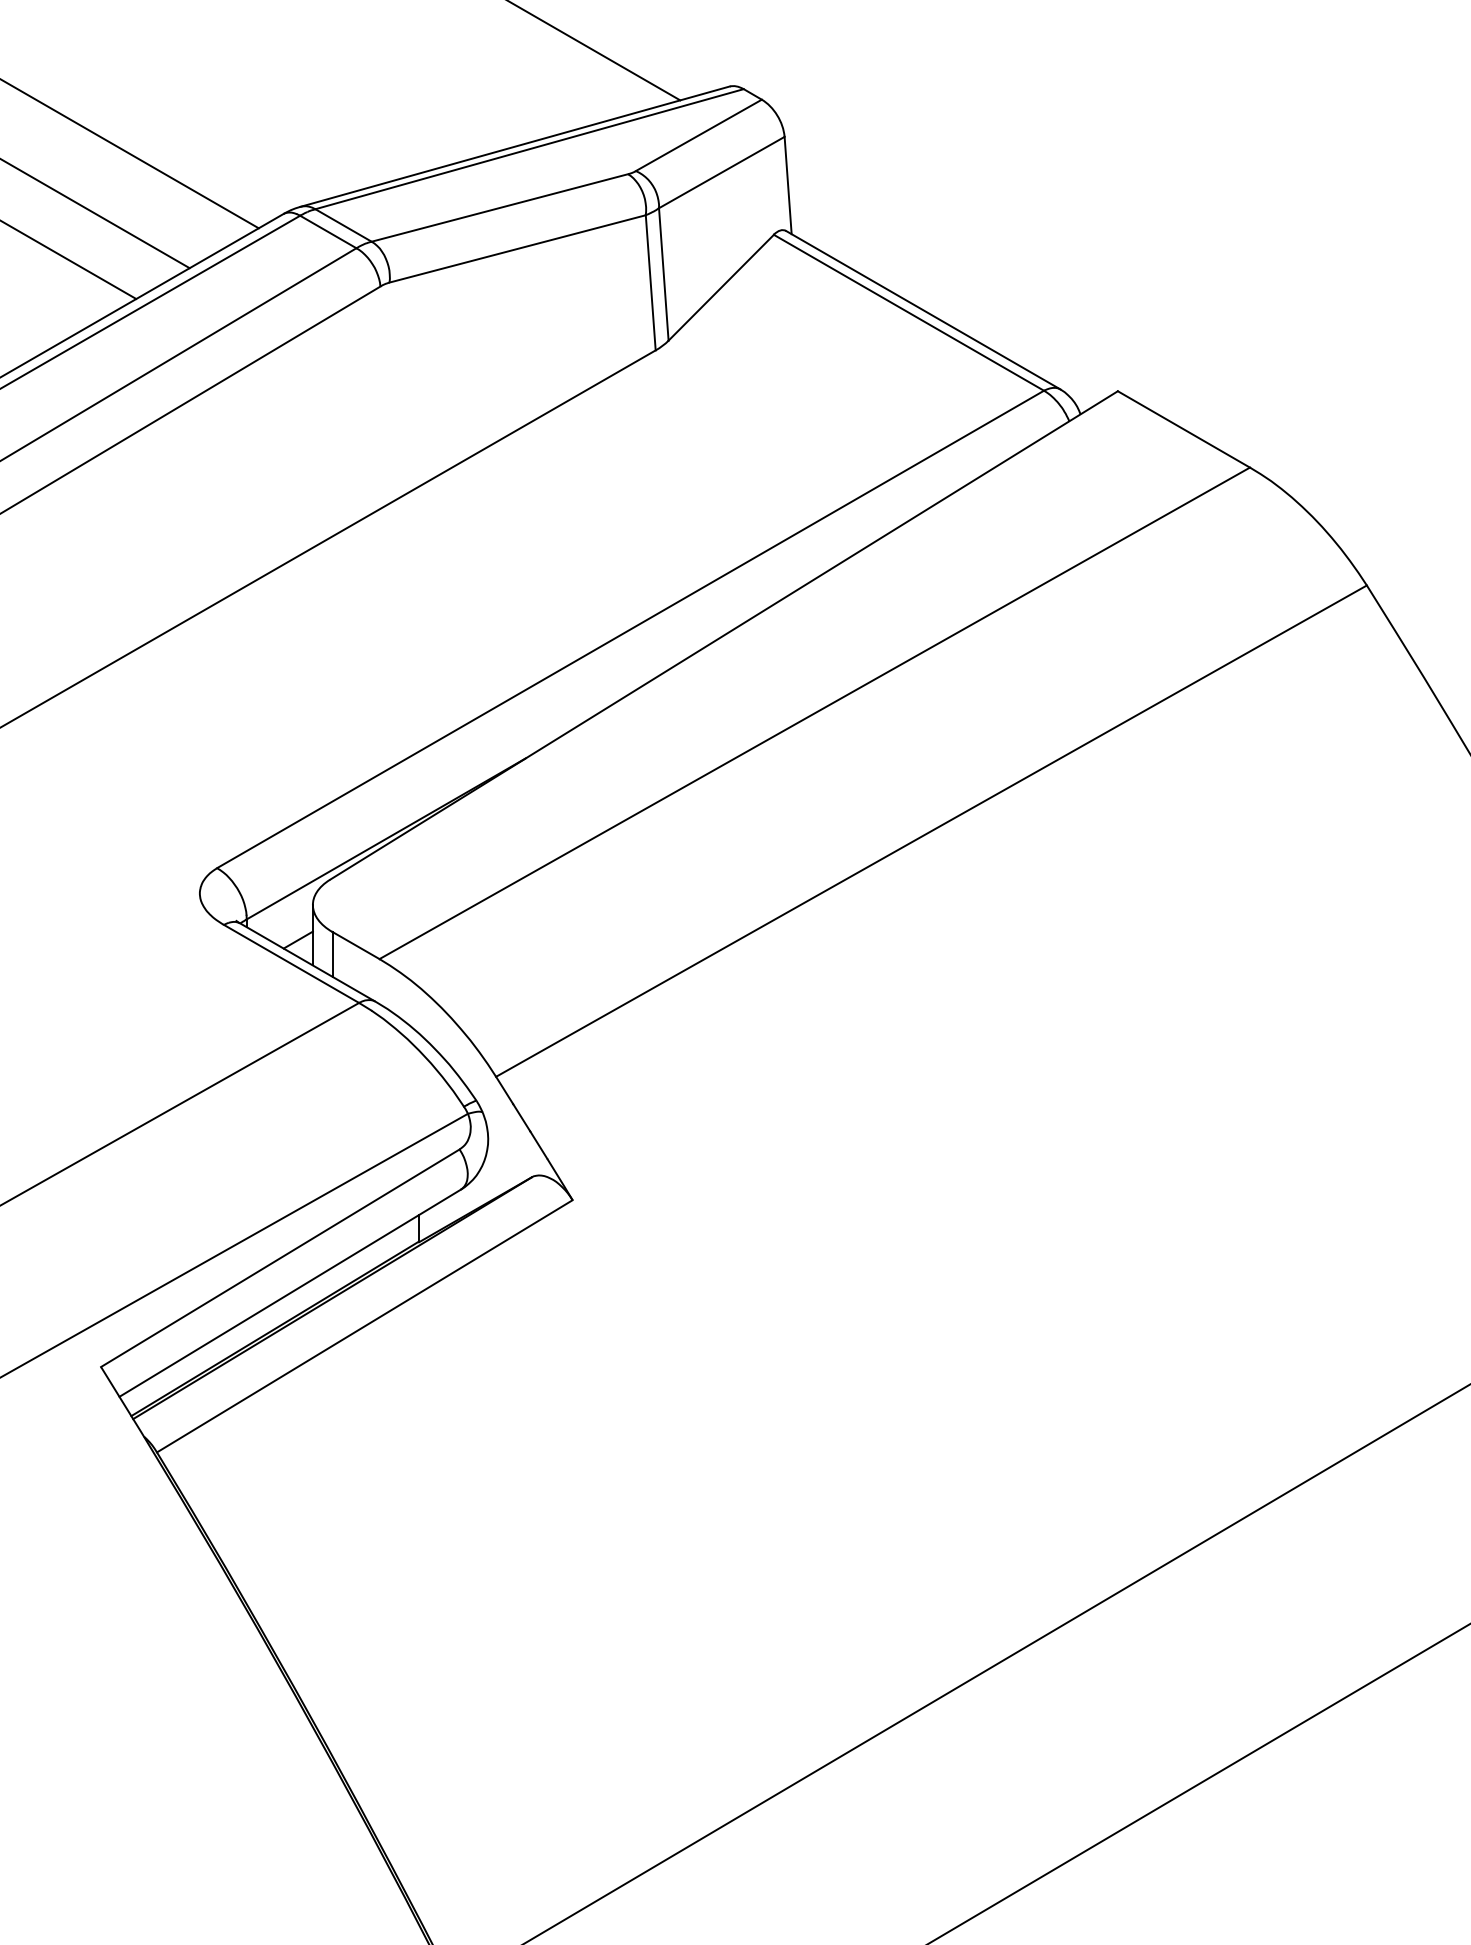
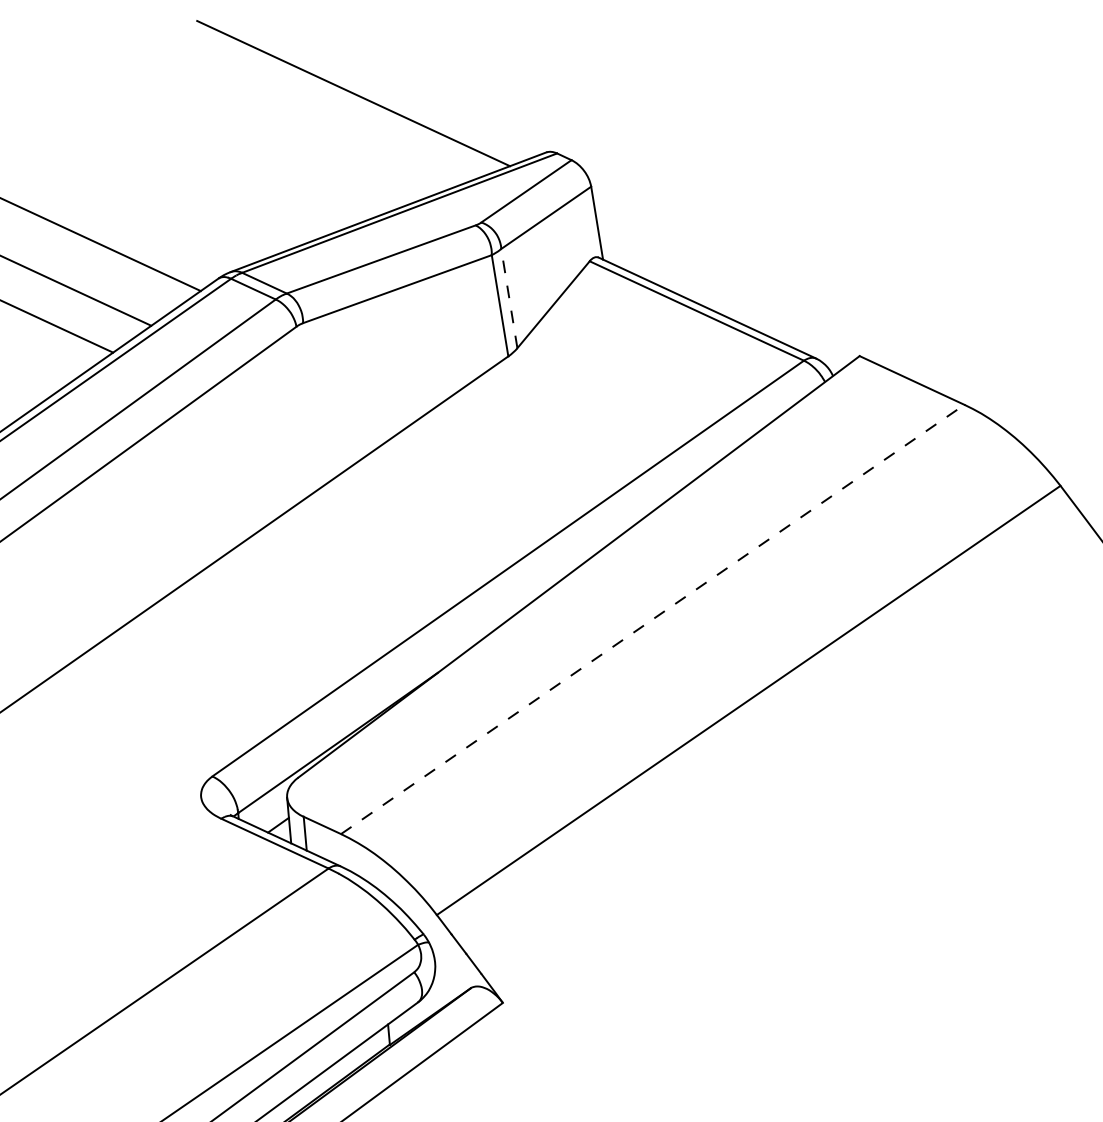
line: (663, 273) -> (509, 297), solid -> dashed
line: (814, 713) -> (652, 619), solid -> dashed

